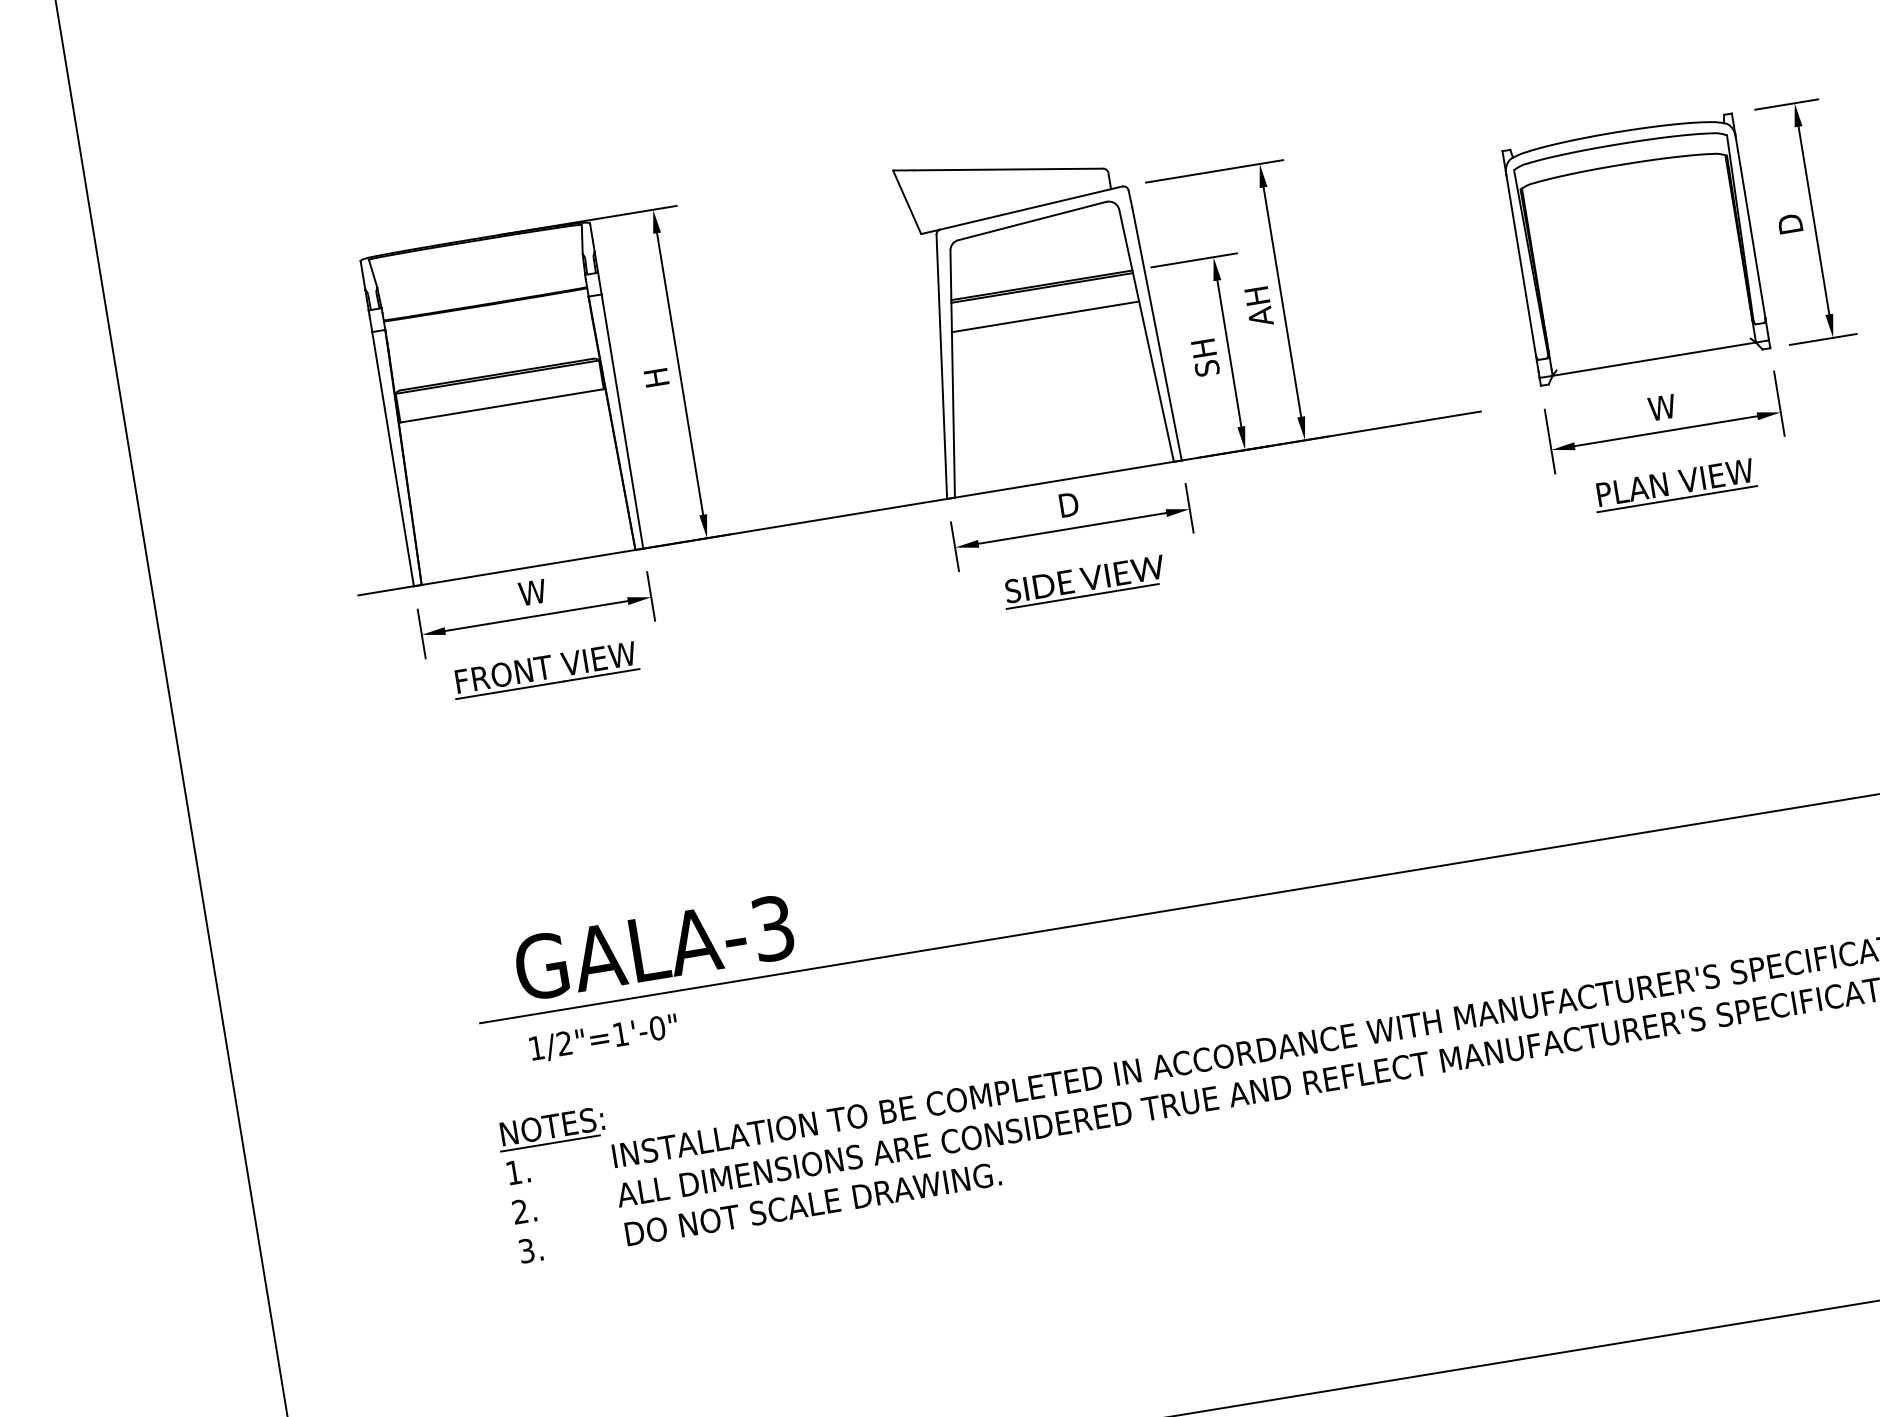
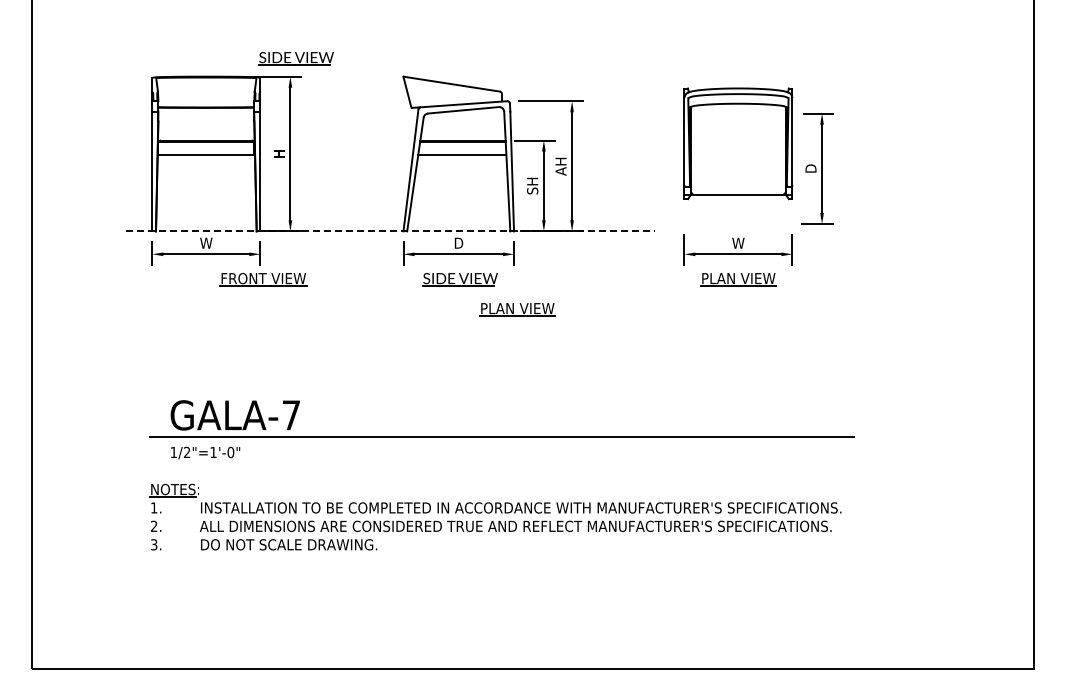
part: (657, 169) -> (295, 58), added
part: (1636, 248) -> (738, 143), moved
line: (921, 503) -> (391, 231), solid -> dashed
part: (1216, 625) -> (517, 309), added
part: (545, 669) -> (263, 279), moved
text: (773, 928) -> (291, 415), GALA-3 -> GALA-7

